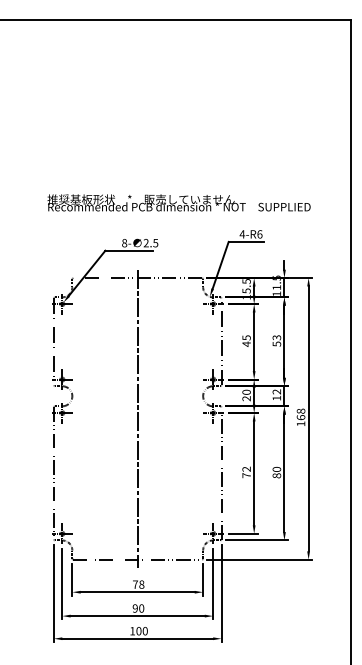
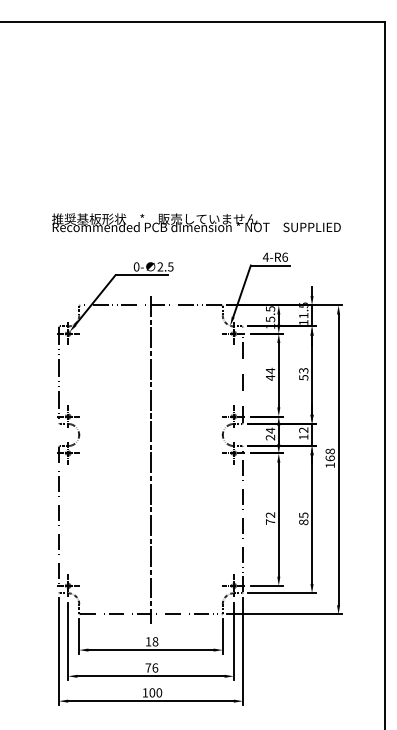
text: (124, 243) -> (136, 267), 8- -> 0-
text: (246, 337) -> (270, 370), 45 -> 44
text: (246, 392) -> (270, 430), 20 -> 24
text: (276, 469) -> (303, 515), 80 -> 85
text: (135, 584) -> (148, 641), 78 -> 18
text: (138, 608) -> (151, 667), 90 -> 76

